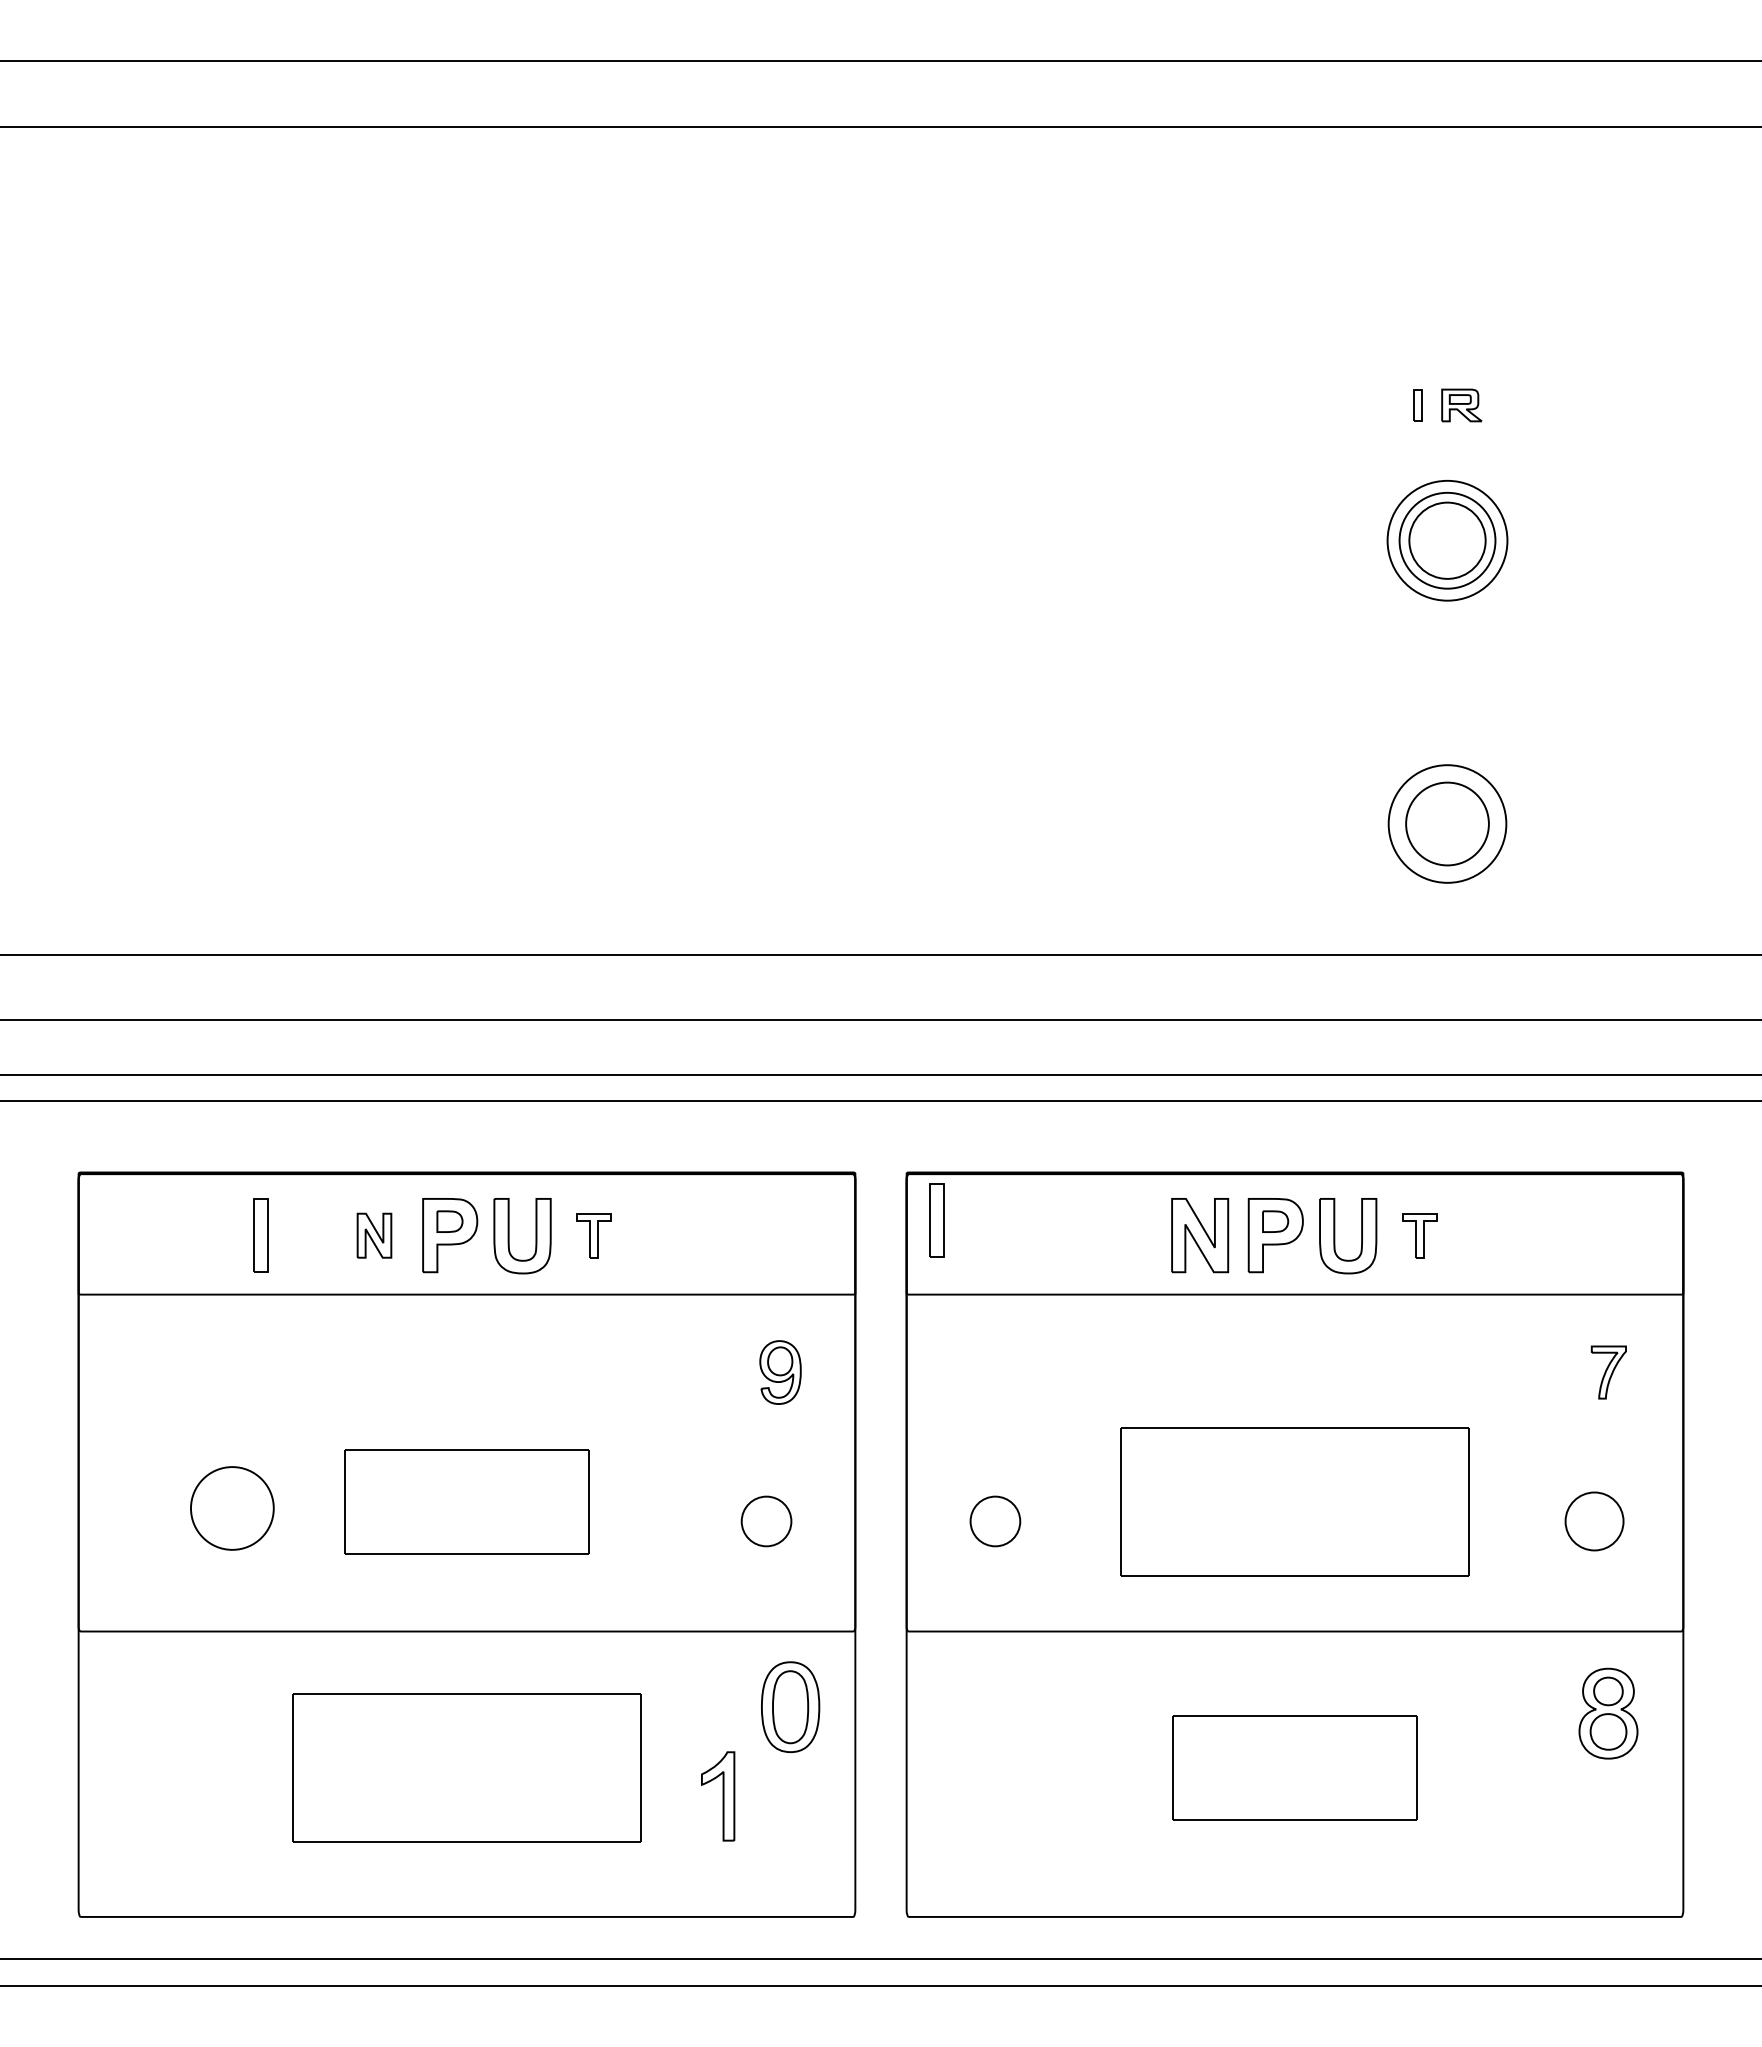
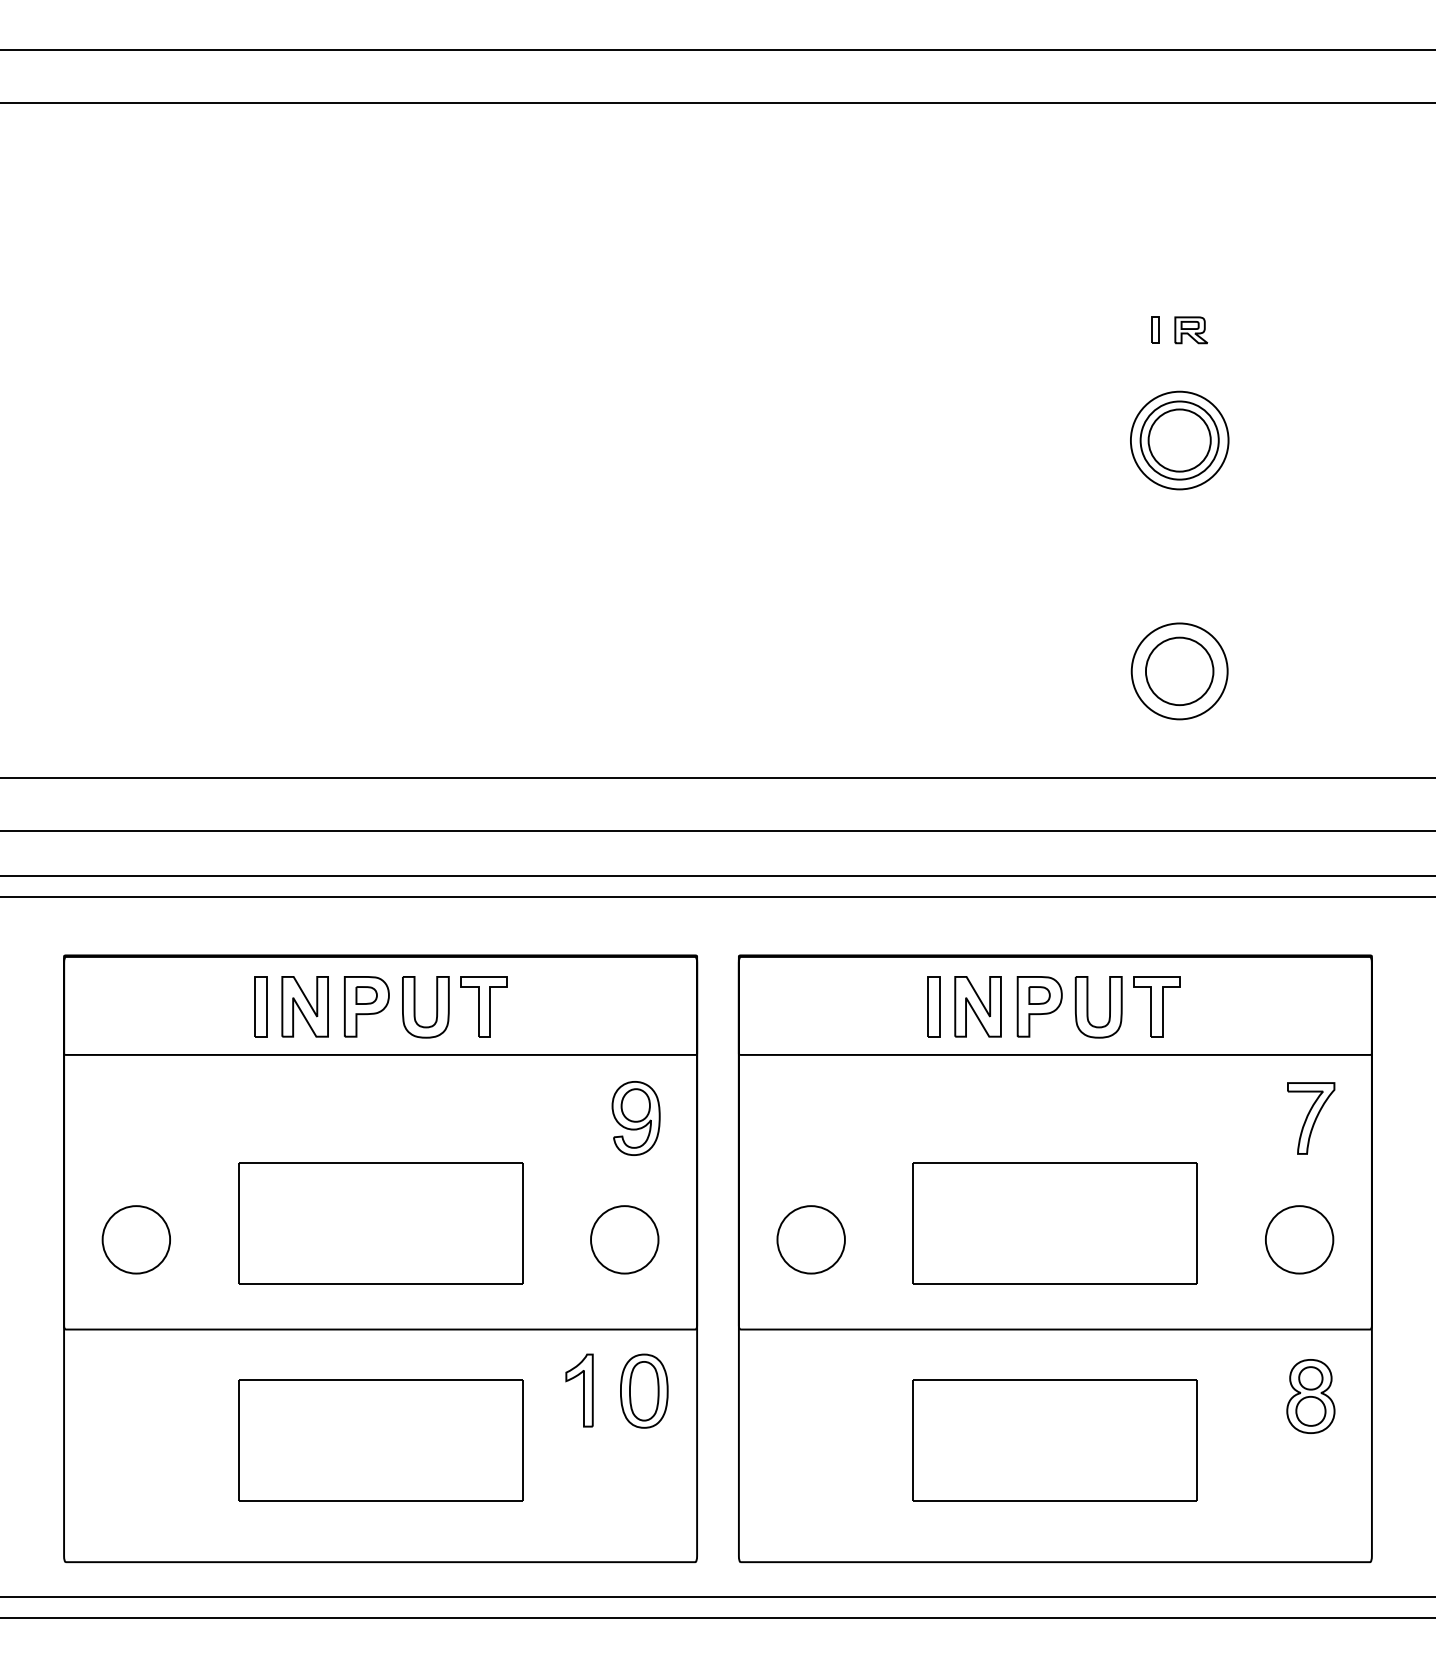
part: (936, 1220) -> (933, 1006), moved
part: (260, 1235) -> (260, 1006), moved
part: (374, 1235) -> (305, 1006), size x1.67
part: (593, 1235) -> (483, 1006), size x1.67
part: (1419, 1235) -> (1156, 1006), size x1.67
part: (780, 1372) -> (636, 1118), size x1.43
part: (1608, 1372) -> (1310, 1118), size x1.67
part: (466, 1501) -> (380, 1223), size x1.43
part: (232, 1508) -> (136, 1239), moved
part: (766, 1521) -> (624, 1239), size x1.67
part: (995, 1521) -> (811, 1239), size x1.67
part: (1594, 1521) -> (1299, 1239), size x1.43
part: (1294, 1767) -> (1055, 1440), size x1.43
part: (718, 1796) -> (579, 1390), moved

